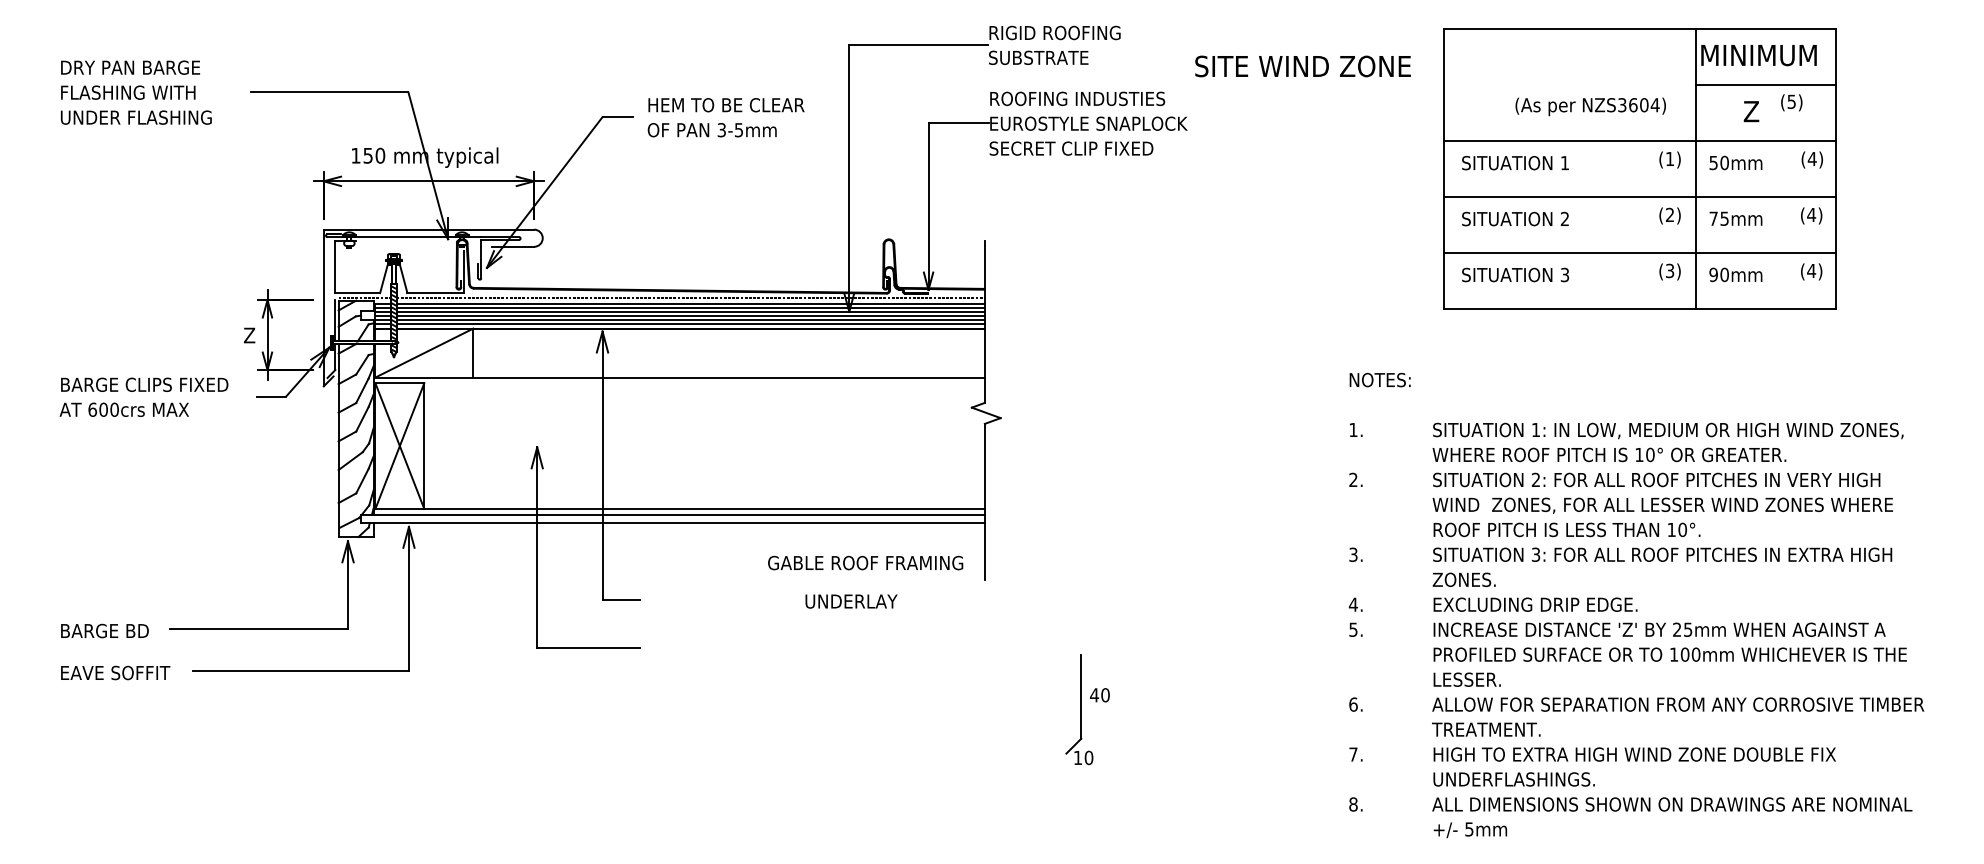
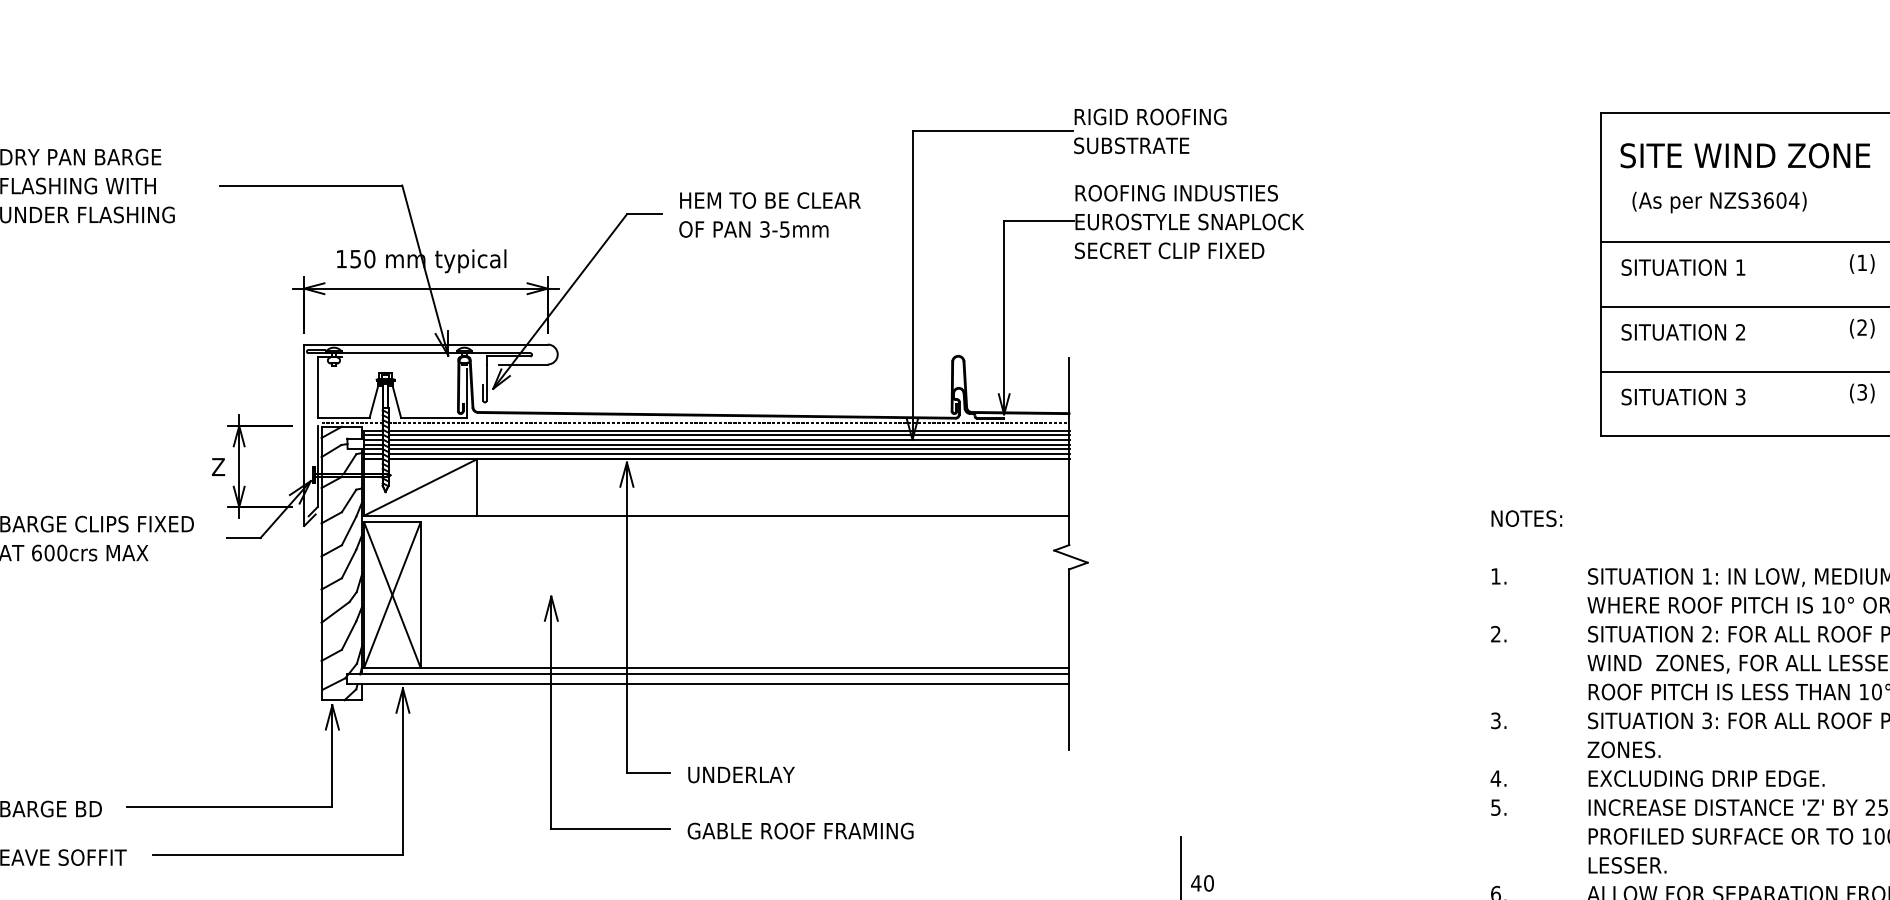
text: (1302, 66) -> (1744, 155), moved
text: (1590, 106) -> (1719, 202), moved
text: (865, 562) -> (800, 830), moved
text: (851, 601) -> (741, 774), moved

